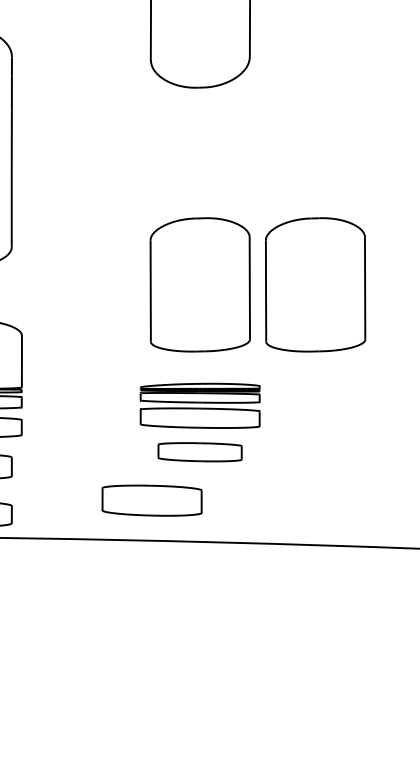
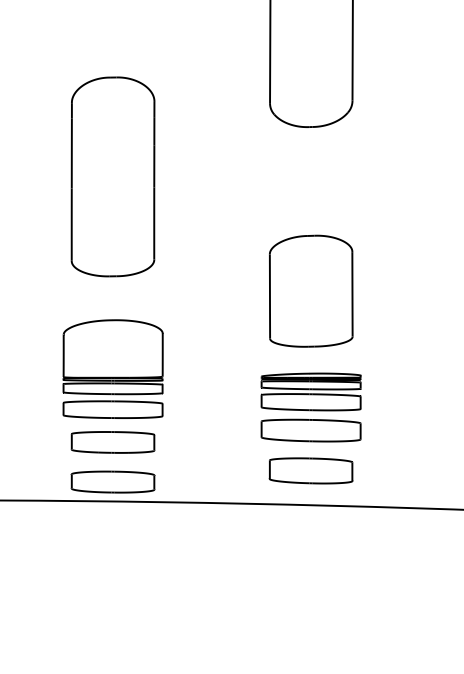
part: (315, 283) -> (407, 290), removed
part: (199, 452) -> (310, 430), size x1.43
part: (151, 500) -> (310, 470), moved

